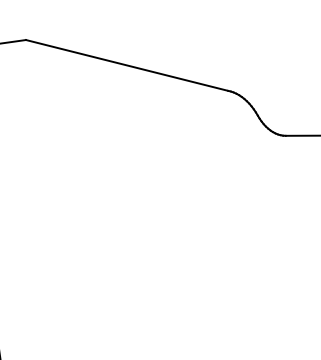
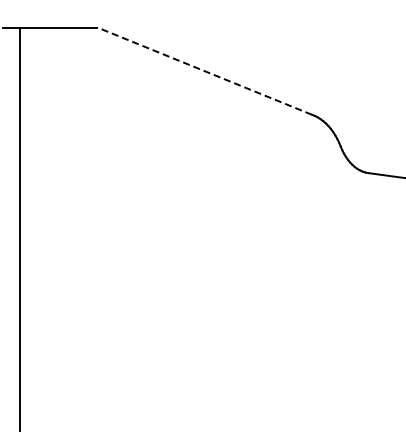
line: (126, 65) -> (204, 71), solid -> dashed

